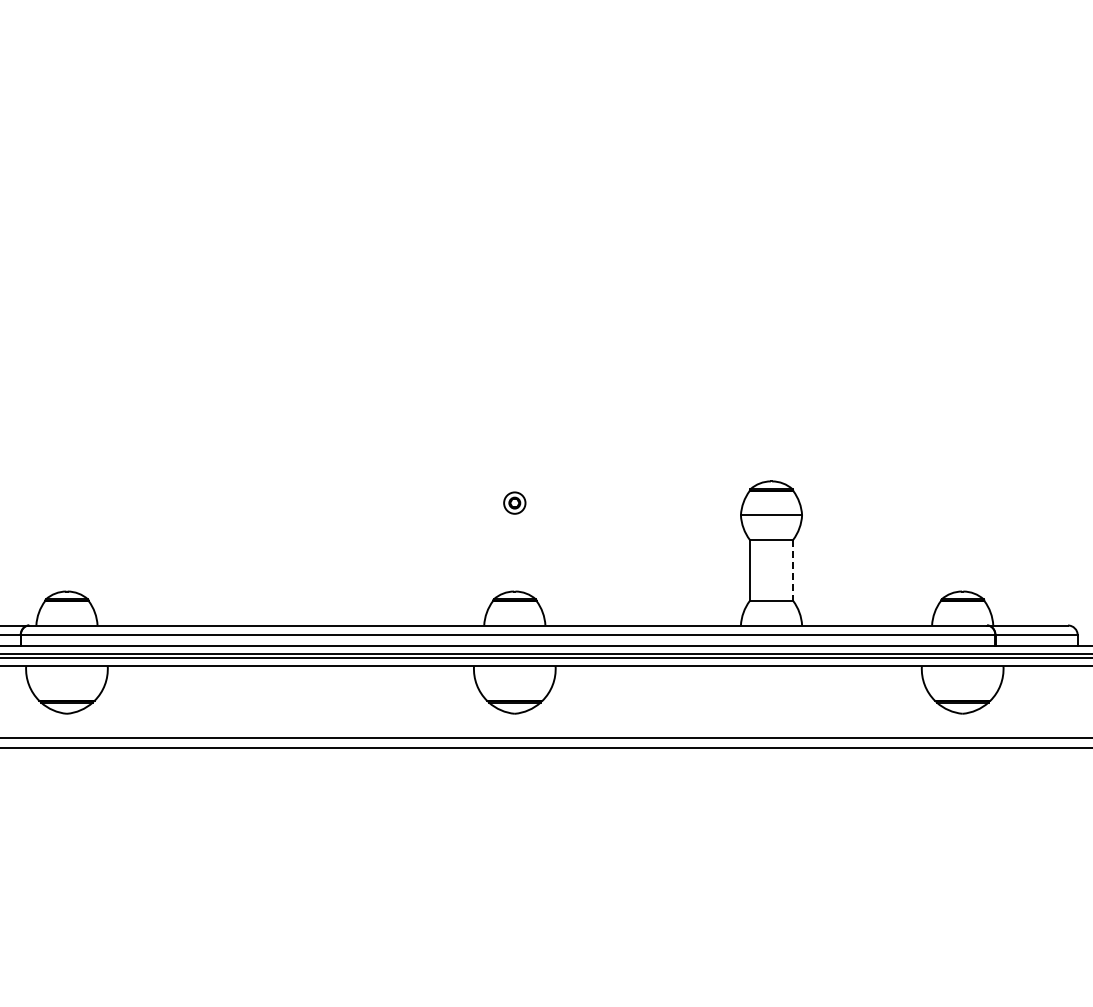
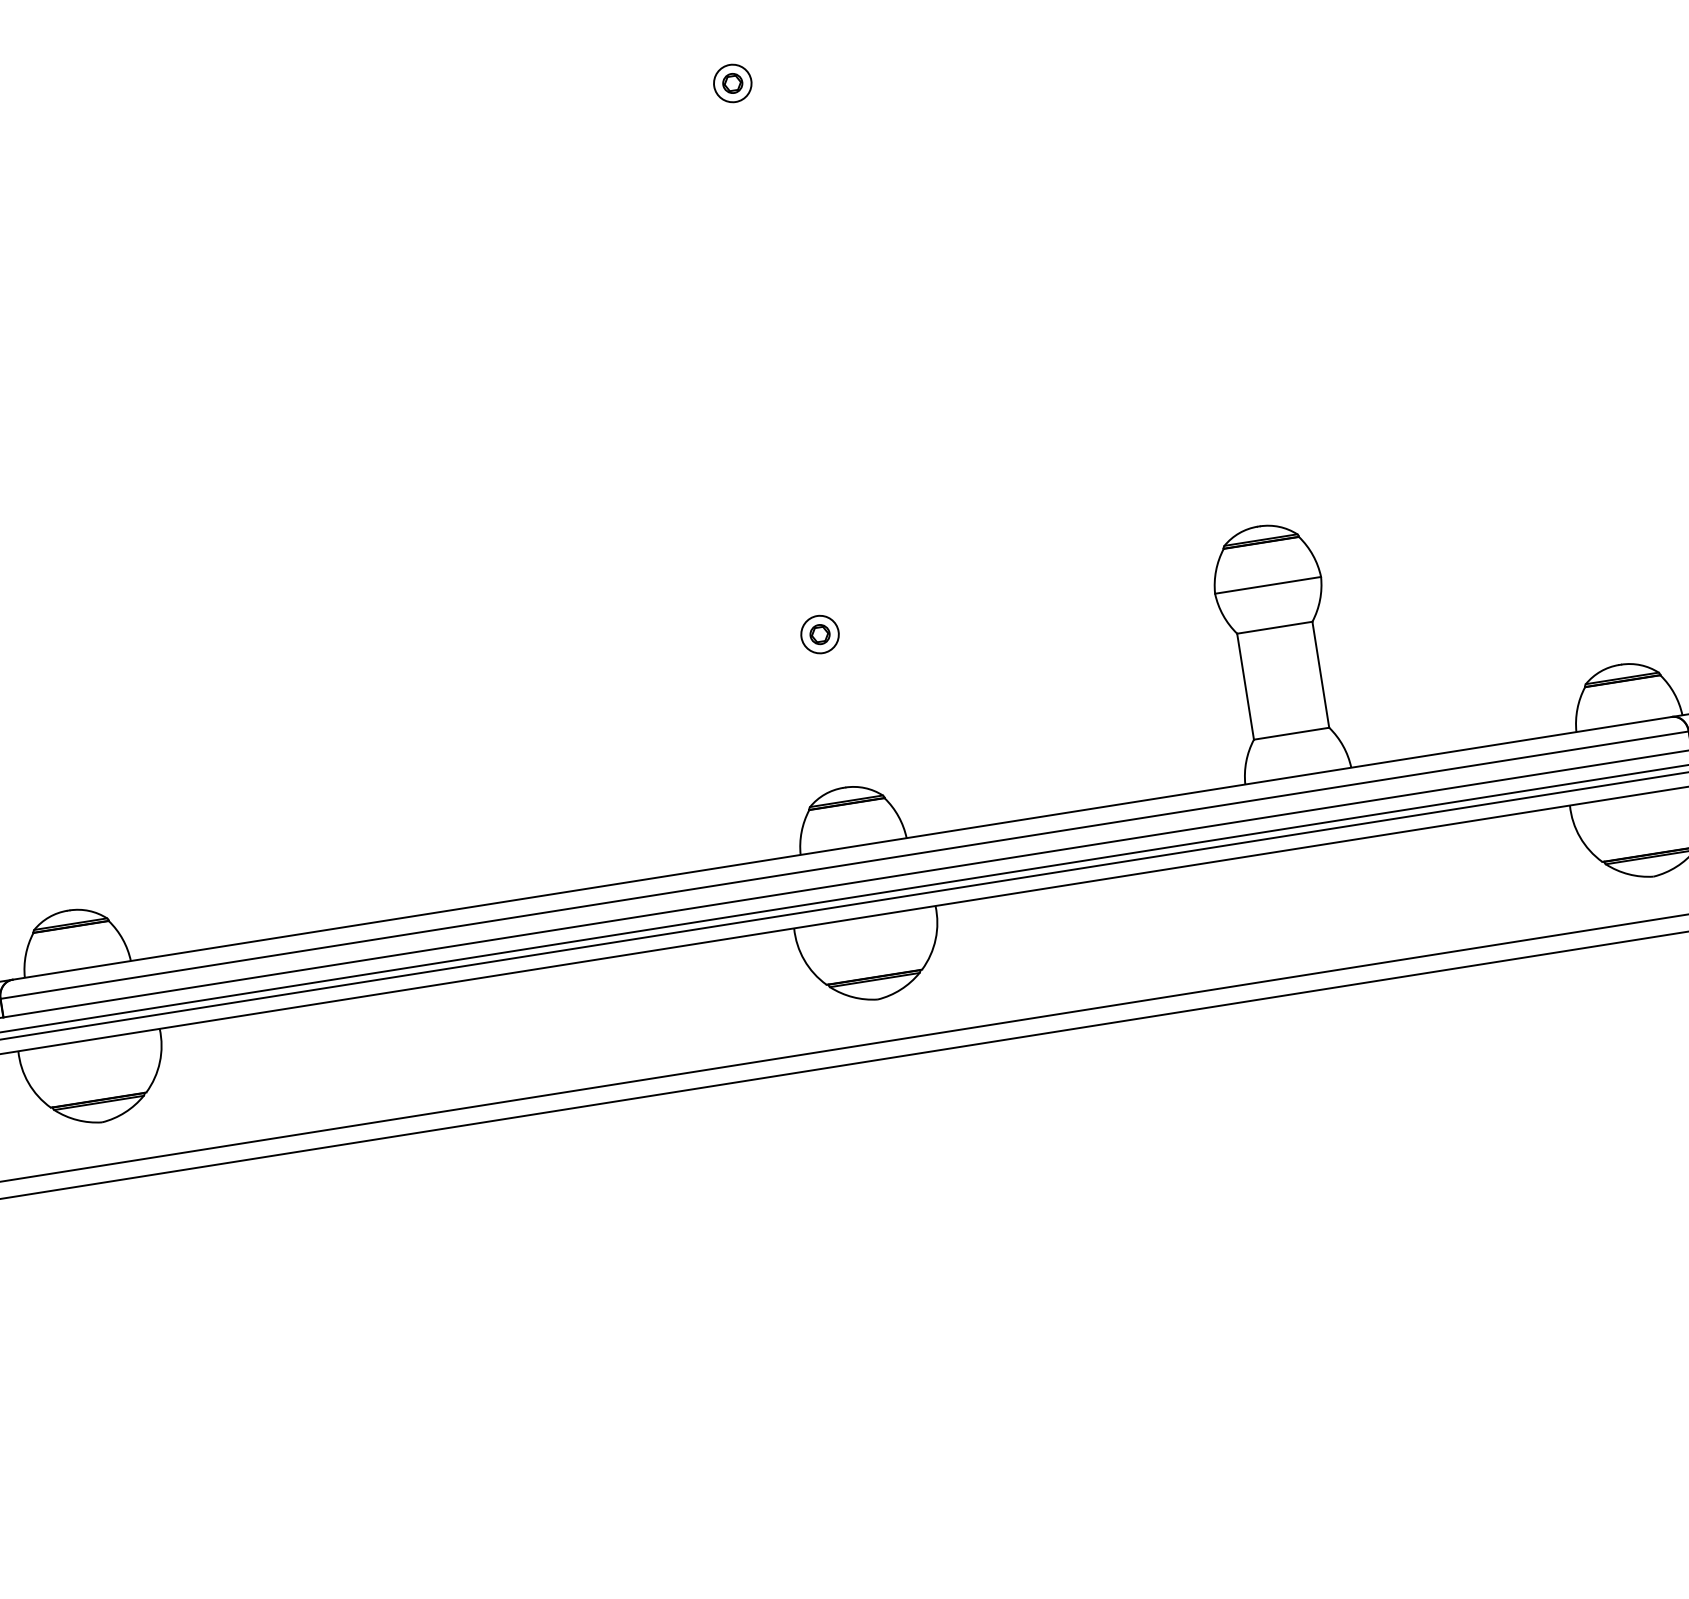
part: (514, 184) -> (732, 82), added
line: (793, 570) -> (1321, 674), dashed -> solid

